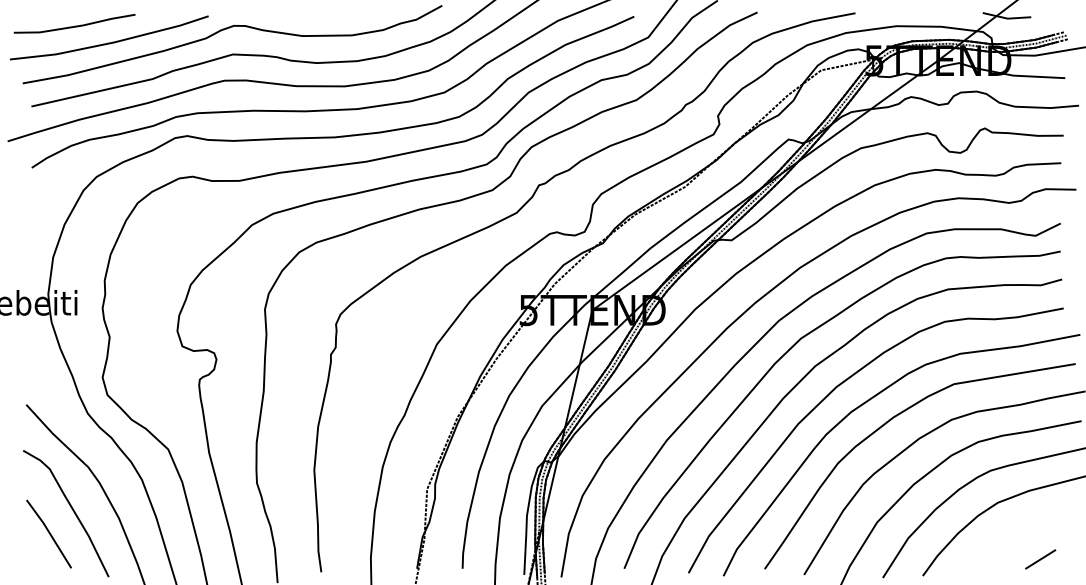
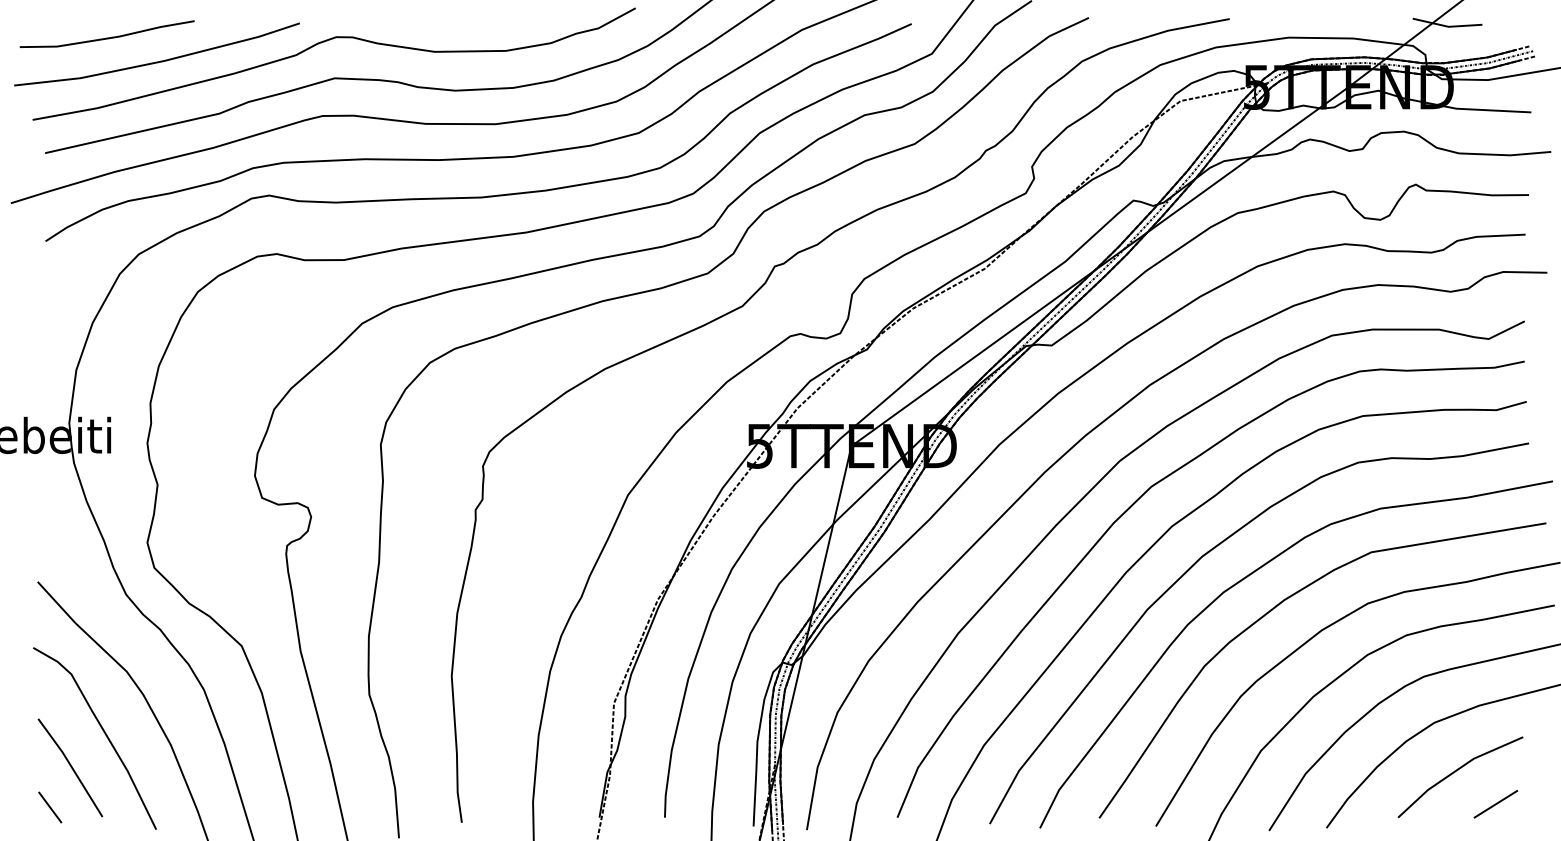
line: (1014, 536) -> (1458, 771), added
line: (34, 561) -> (49, 807), added

